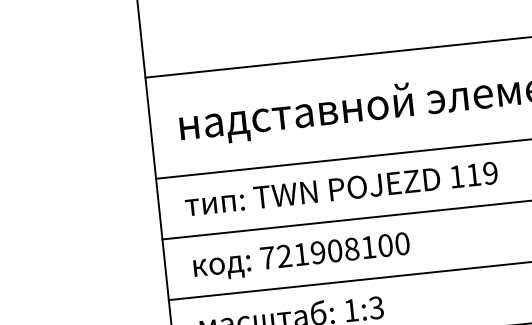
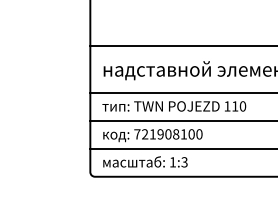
text: (489, 173) -> (242, 106), 119 -> 110

